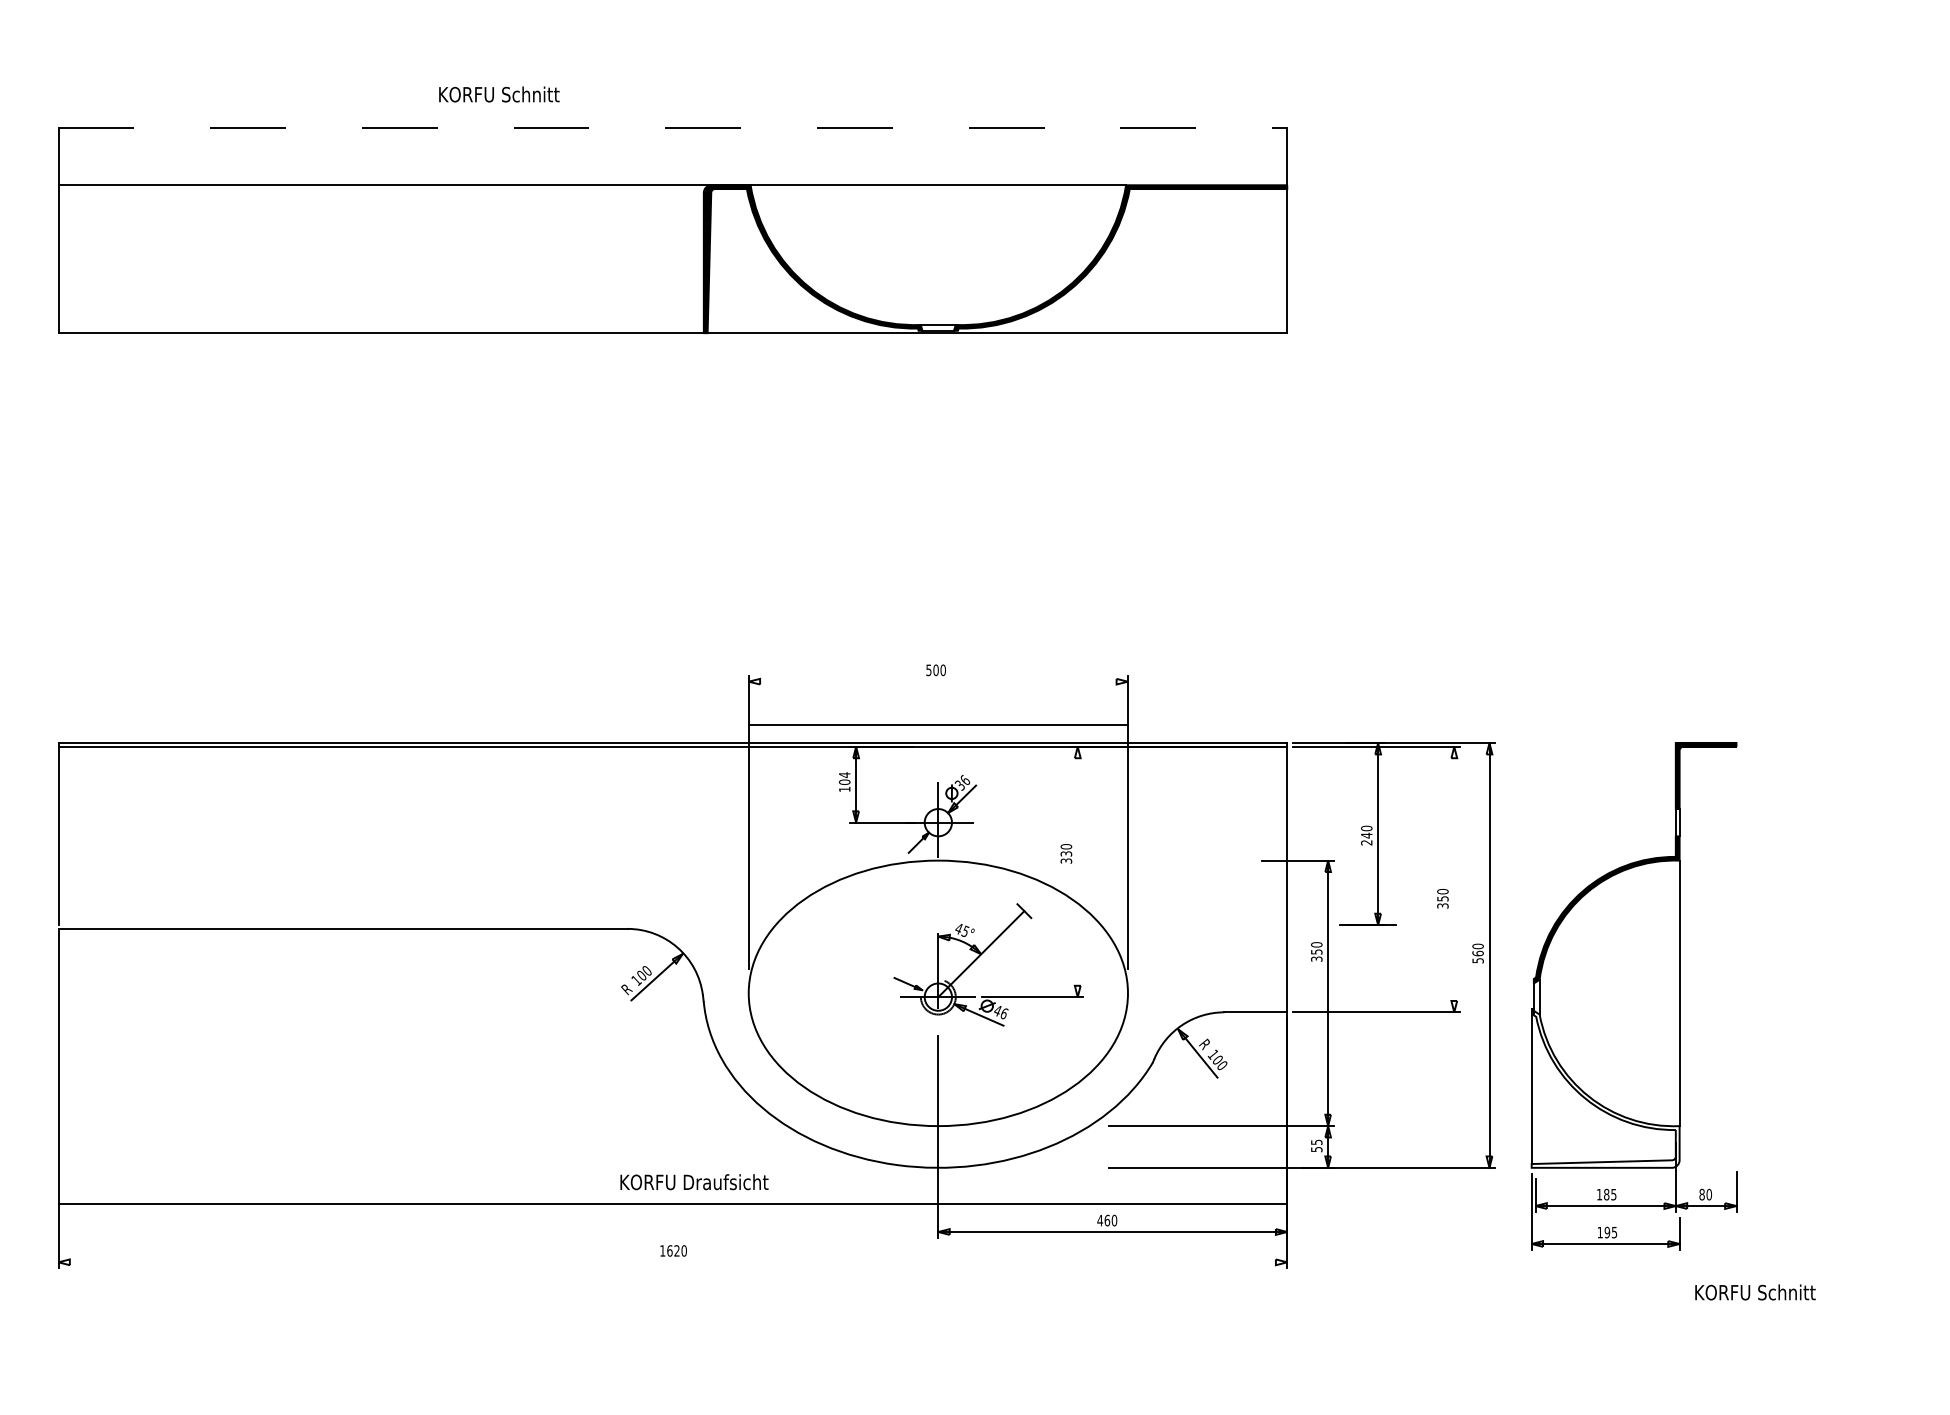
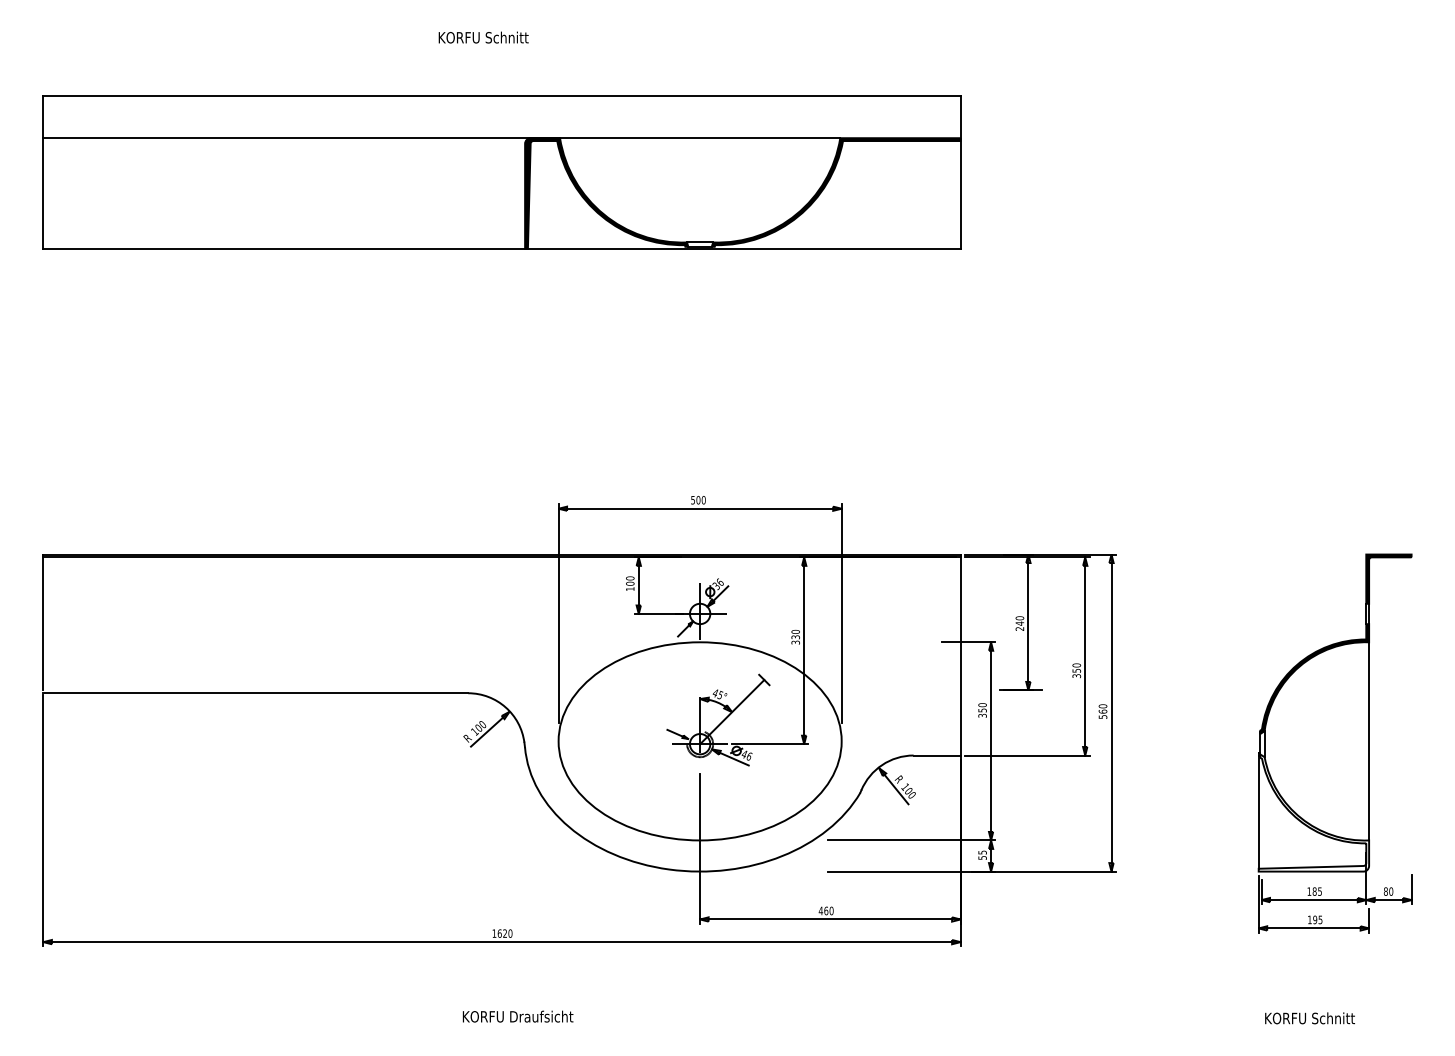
text: (499, 94) -> (483, 37), moved
line: (673, 128) -> (502, 95), dashed -> solid
line: (937, 724) -> (699, 508), moved
text: (844, 775) -> (630, 578), 104 -> 100
line: (1077, 871) -> (804, 650), added
line: (1454, 879) -> (1085, 656), added
part: (1633, 996) -> (1334, 743), moved
text: (694, 1182) -> (518, 1016), moved
line: (672, 1204) -> (501, 942), moved
text: (1755, 1292) -> (1310, 1018), moved

